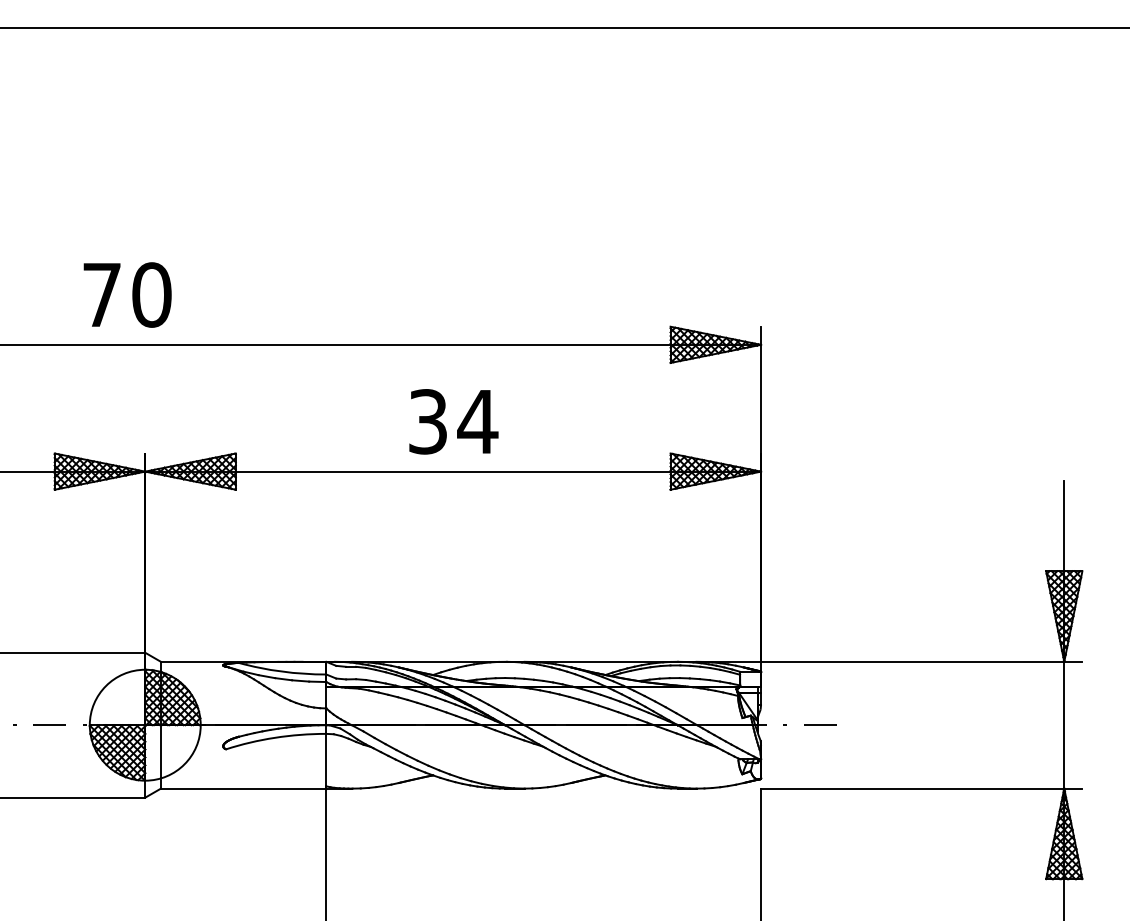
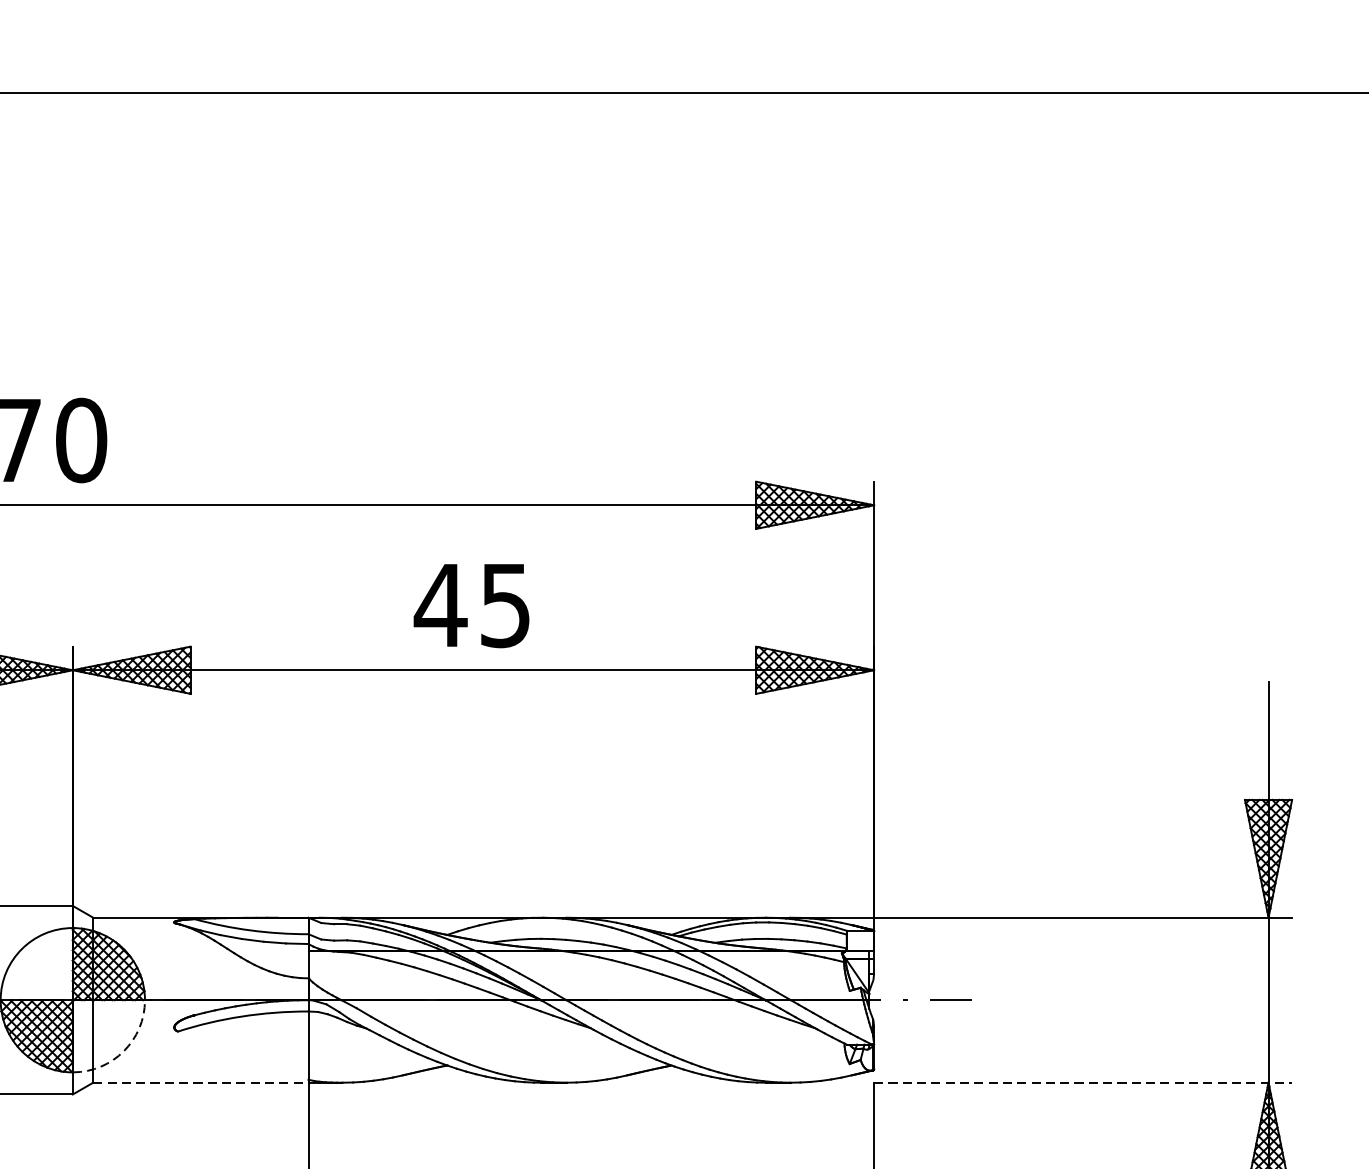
text: (452, 421) -> (472, 605), 34 -> 45
arc: (184, 764) -> (123, 1051), solid -> dashed
line: (243, 788) -> (200, 1082), solid -> dashed
line: (921, 788) -> (1082, 1082), solid -> dashed

